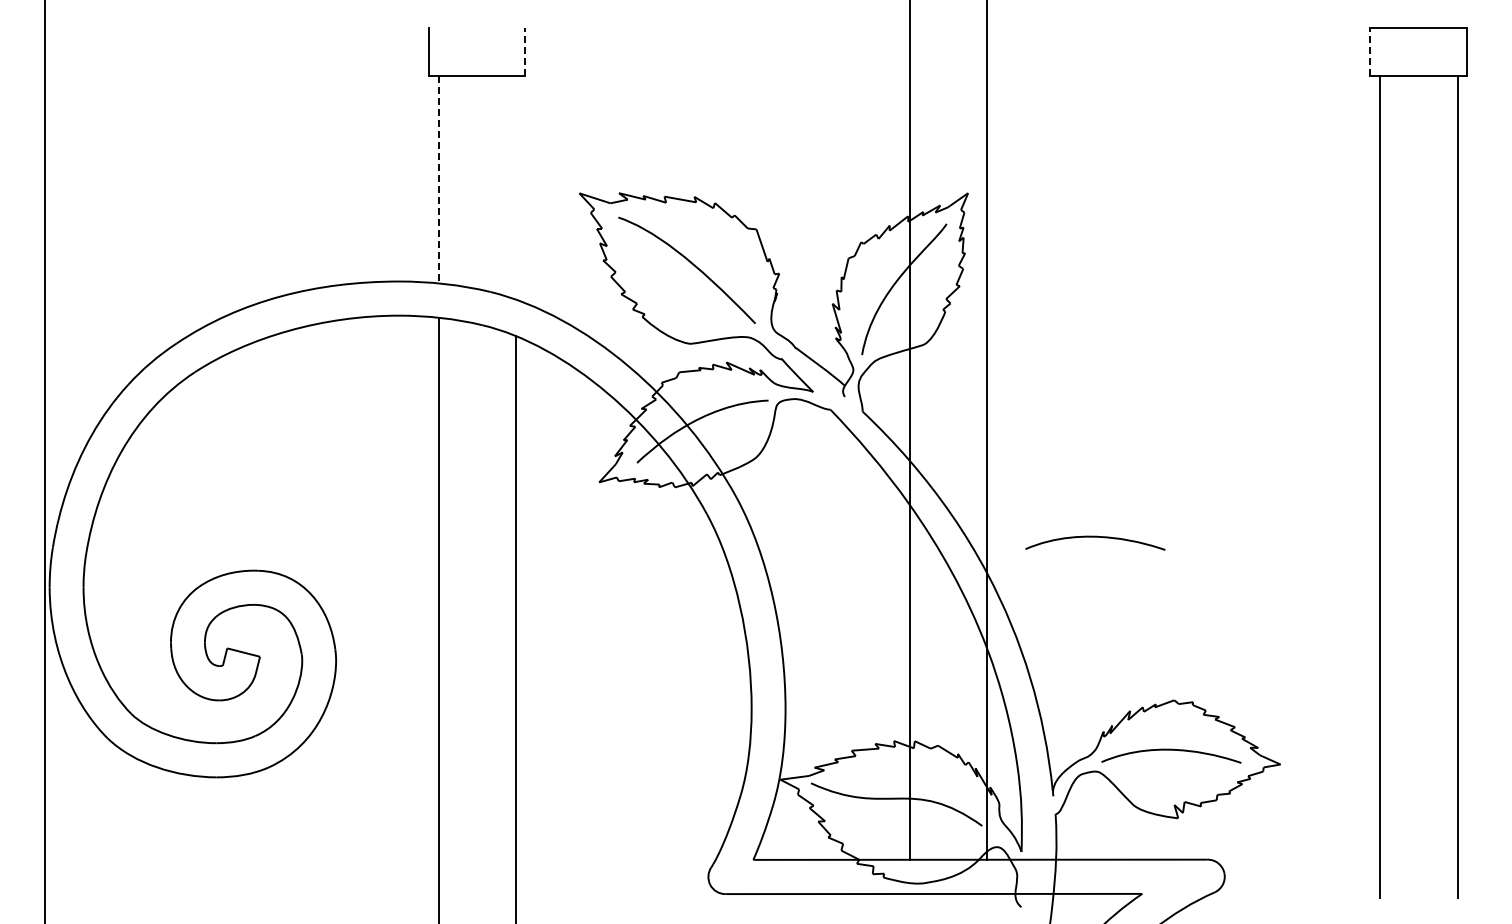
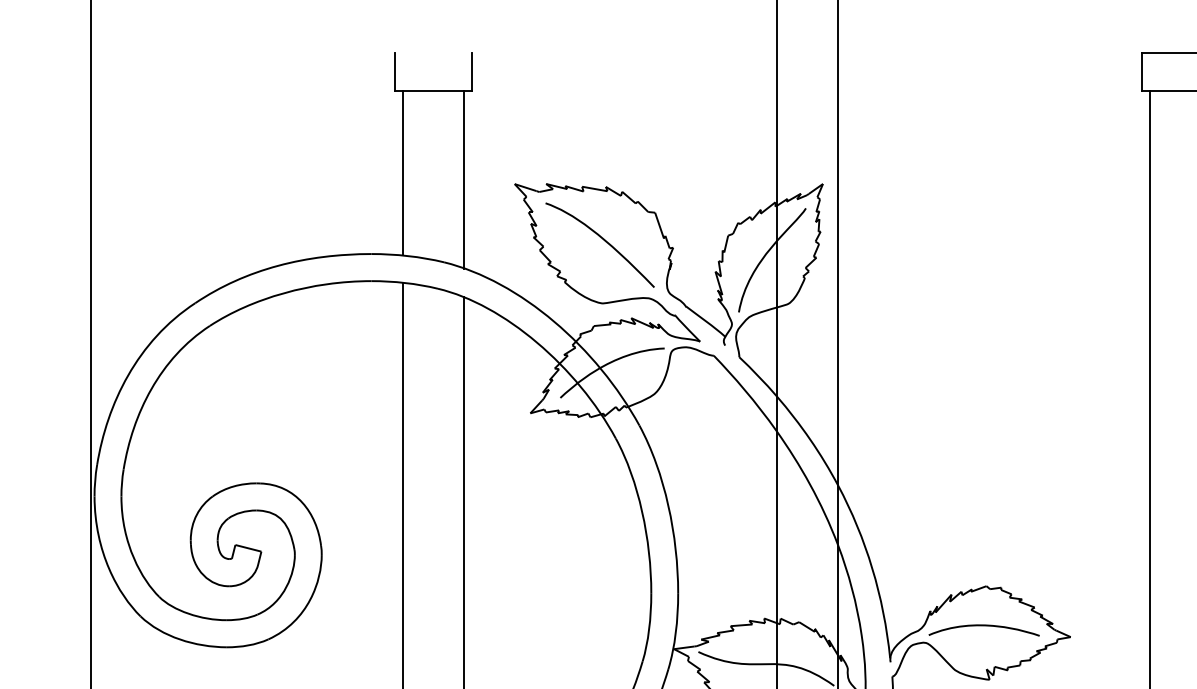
line: (525, 51) -> (471, 71), dashed -> solid
line: (1369, 51) -> (1141, 71), dashed -> solid
line: (438, 179) -> (402, 173), dashed -> solid
line: (515, 187) -> (464, 179), added
curve: (1095, 537) -> (924, 457), removed

